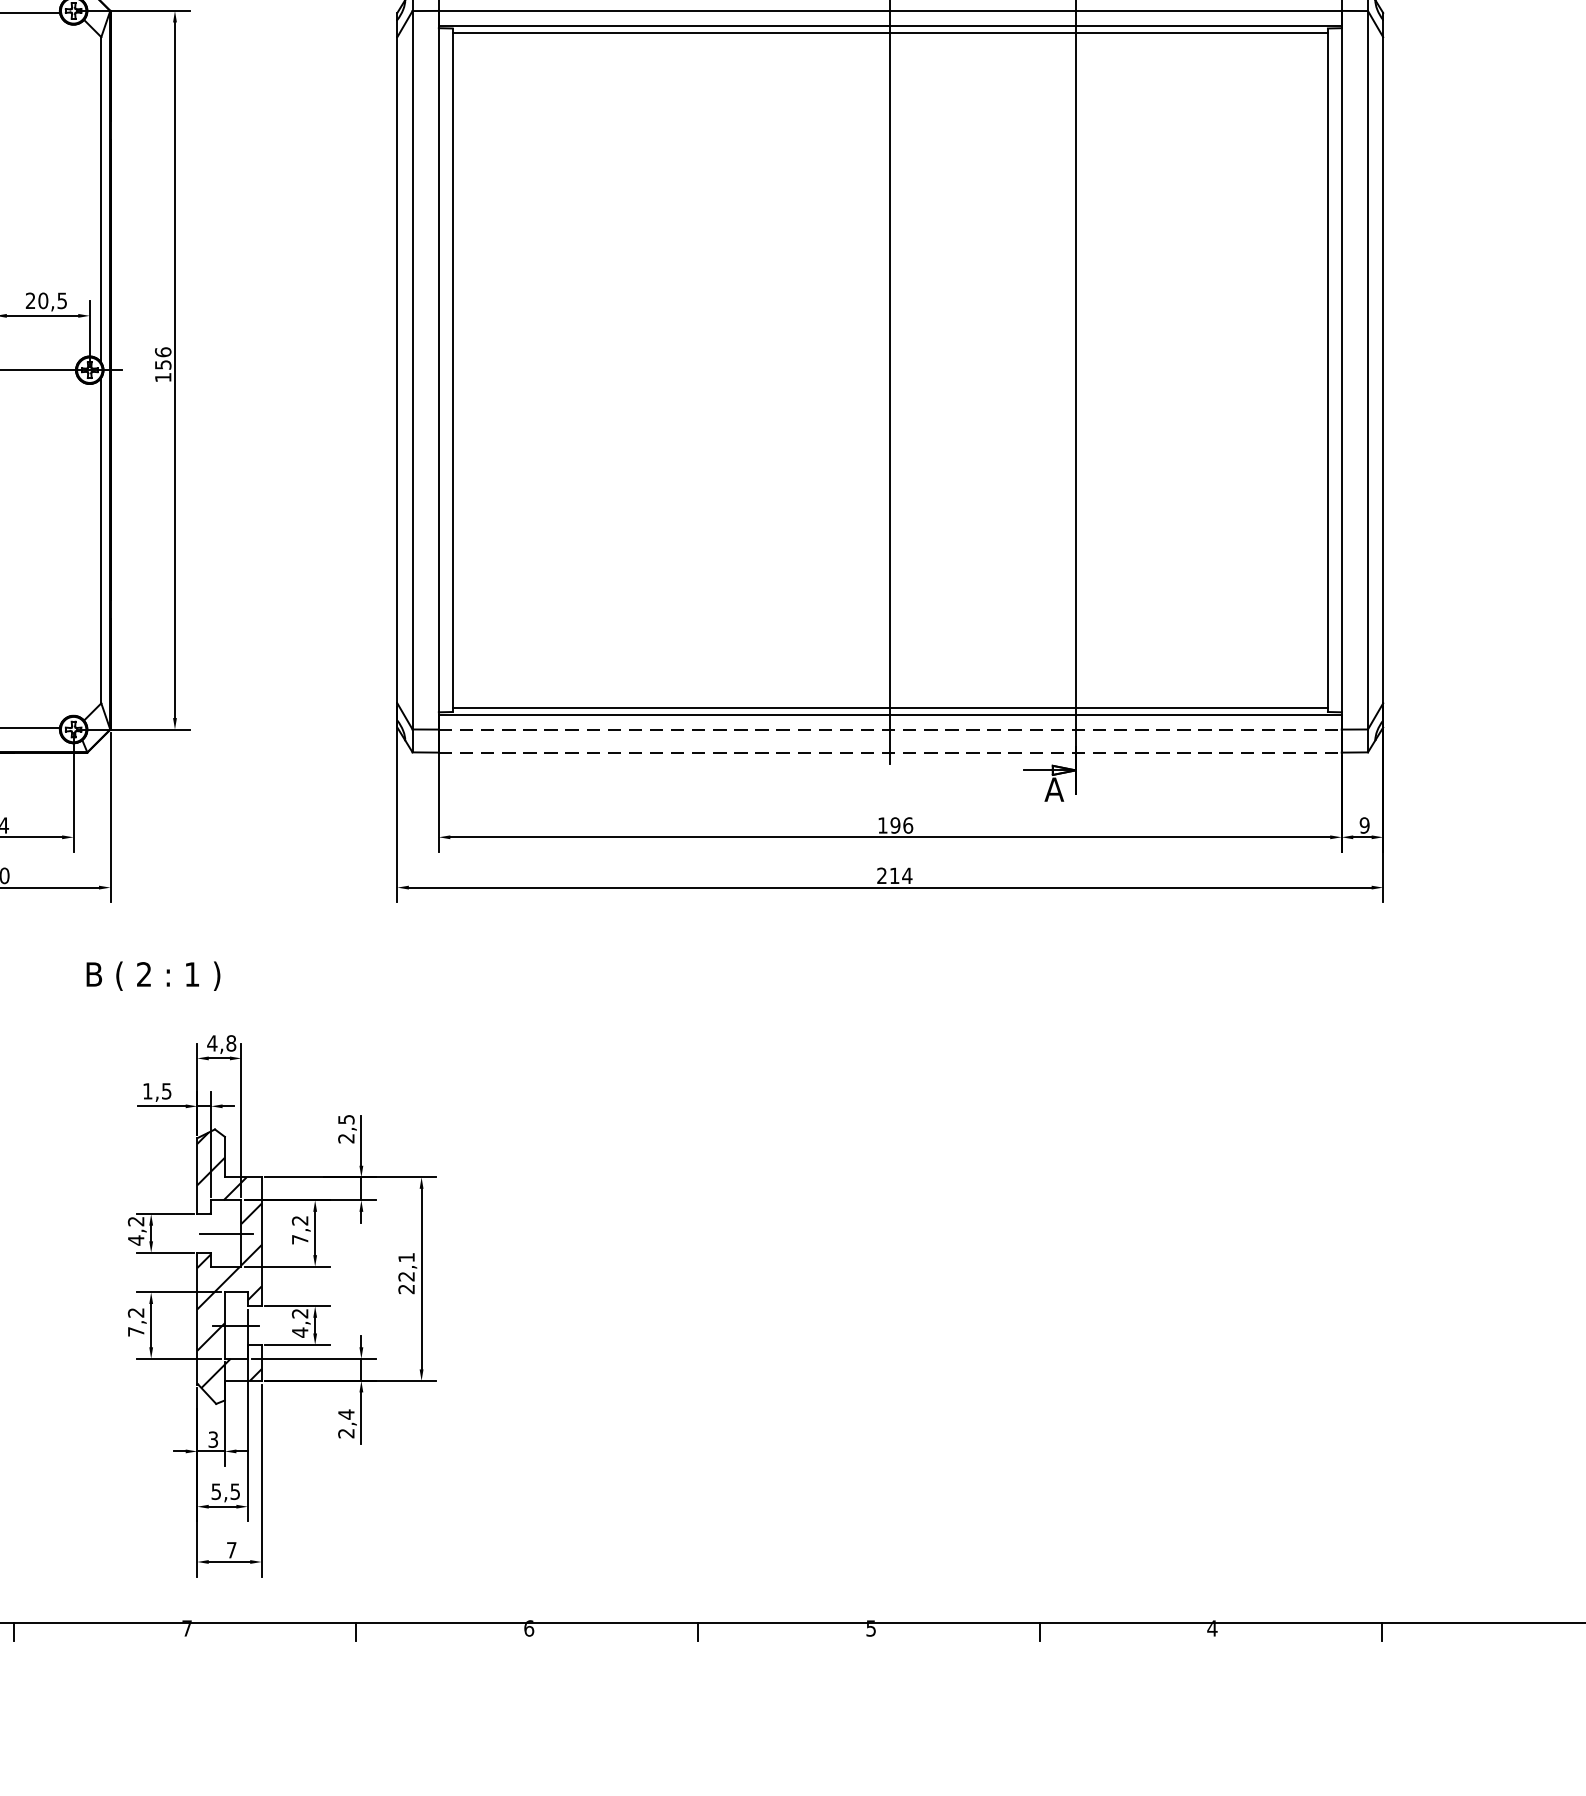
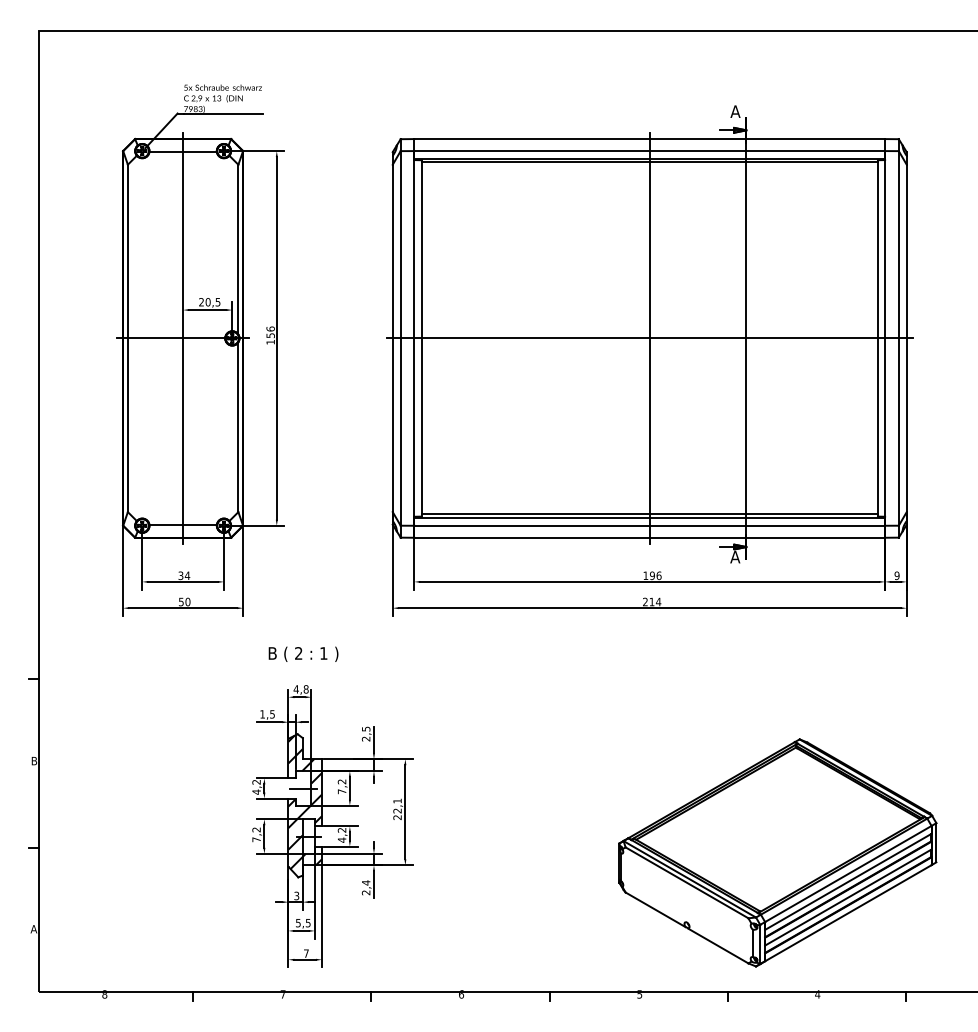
line: (889, 370) -> (649, 338), added
line: (891, 729) -> (650, 525), dashed -> solid
line: (891, 752) -> (650, 537), dashed -> solid
text: (153, 974) -> (303, 653), moved
part: (1135, 1356) -> (777, 852), added

